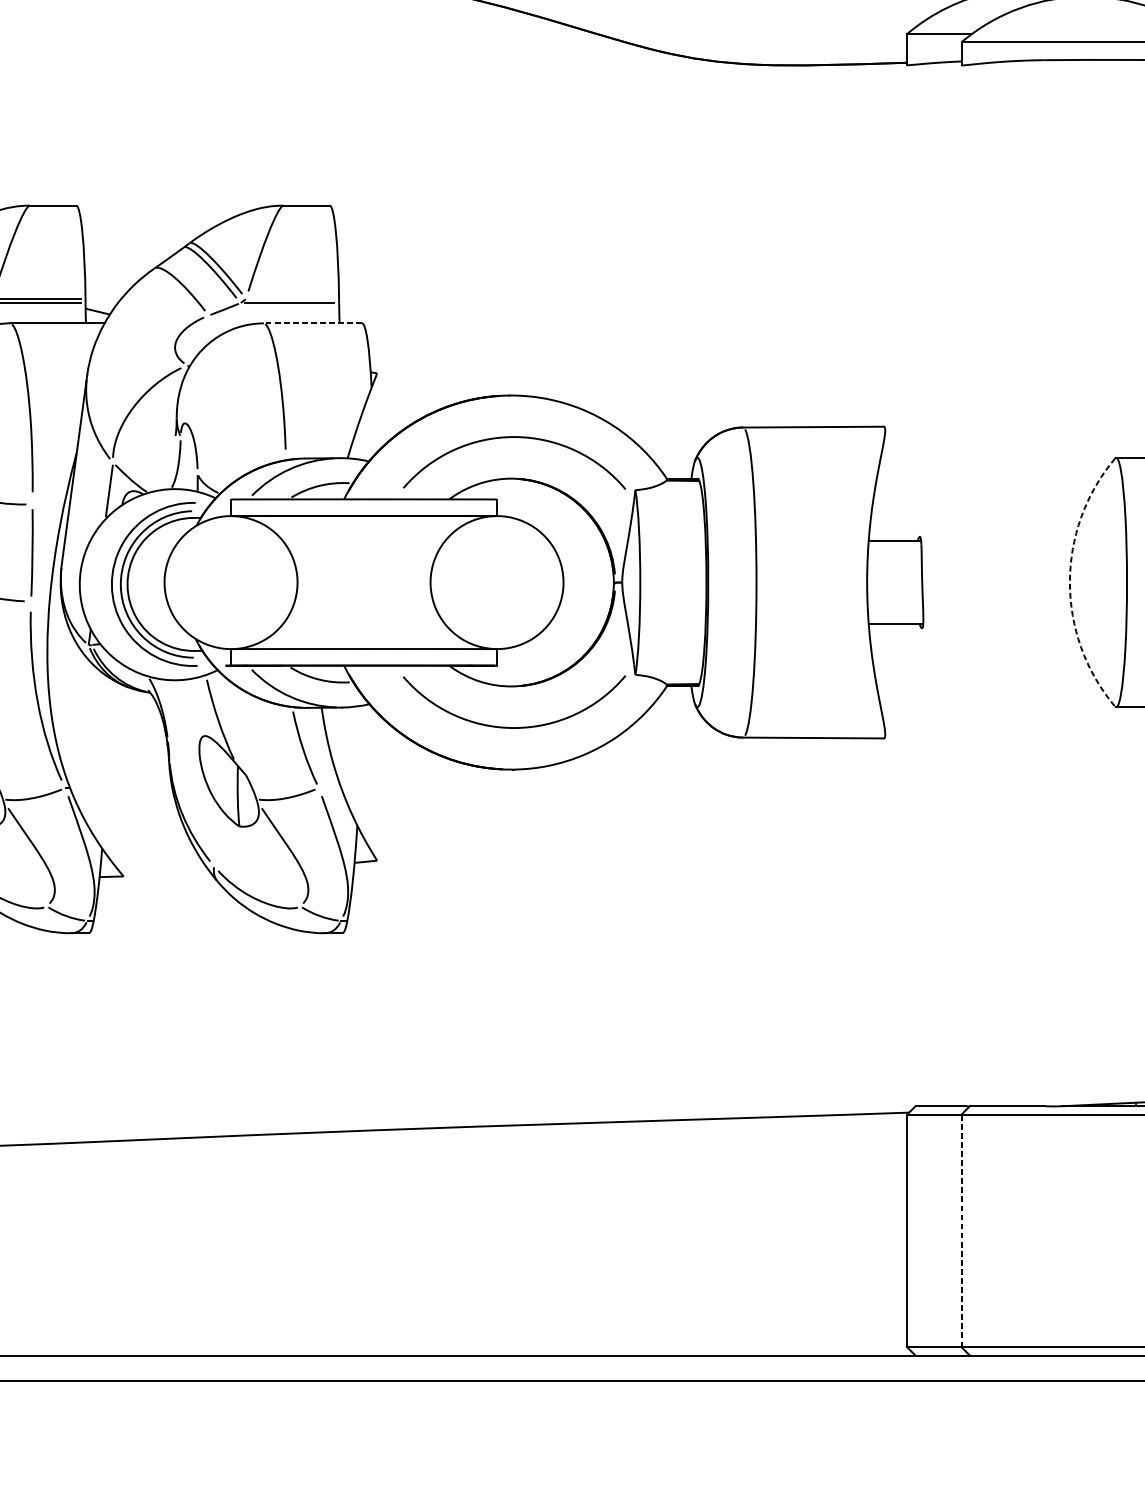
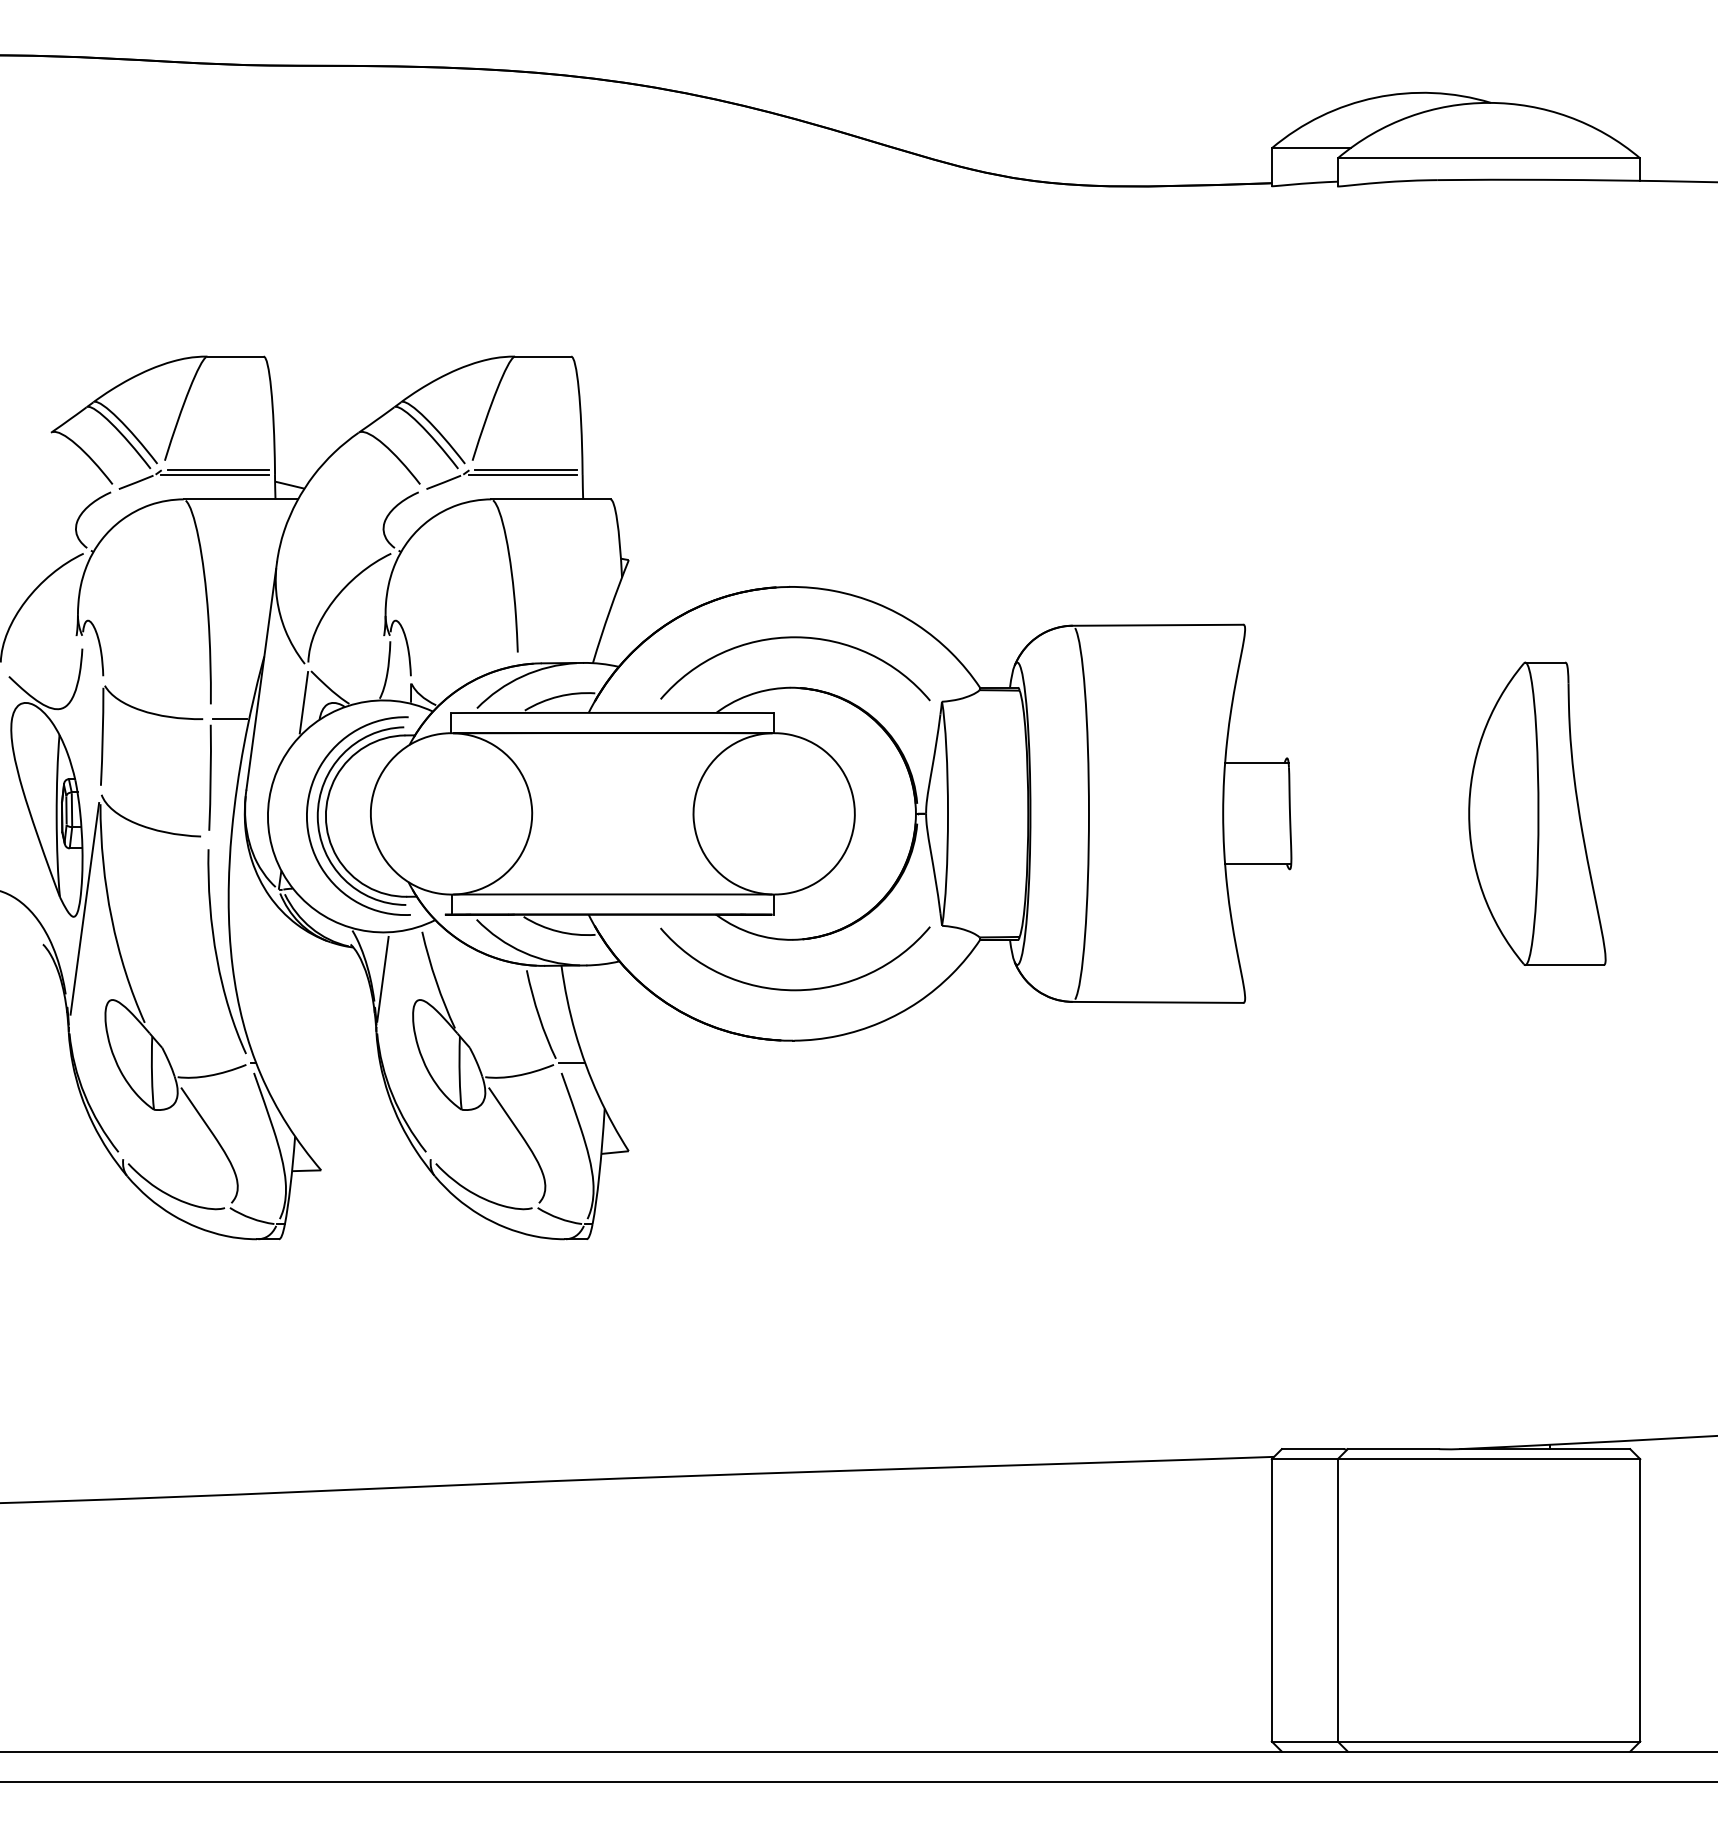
line: (292, 298) -> (525, 469), added
line: (312, 323) -> (550, 499), dashed -> solid
line: (48, 503) -> (229, 718), added
arc: (1070, 582) -> (1469, 813), dashed -> solid
line: (174, 718) -> (382, 978), added
line: (329, 788) -> (571, 1063), added
line: (961, 1230) -> (1337, 1599), dashed -> solid

